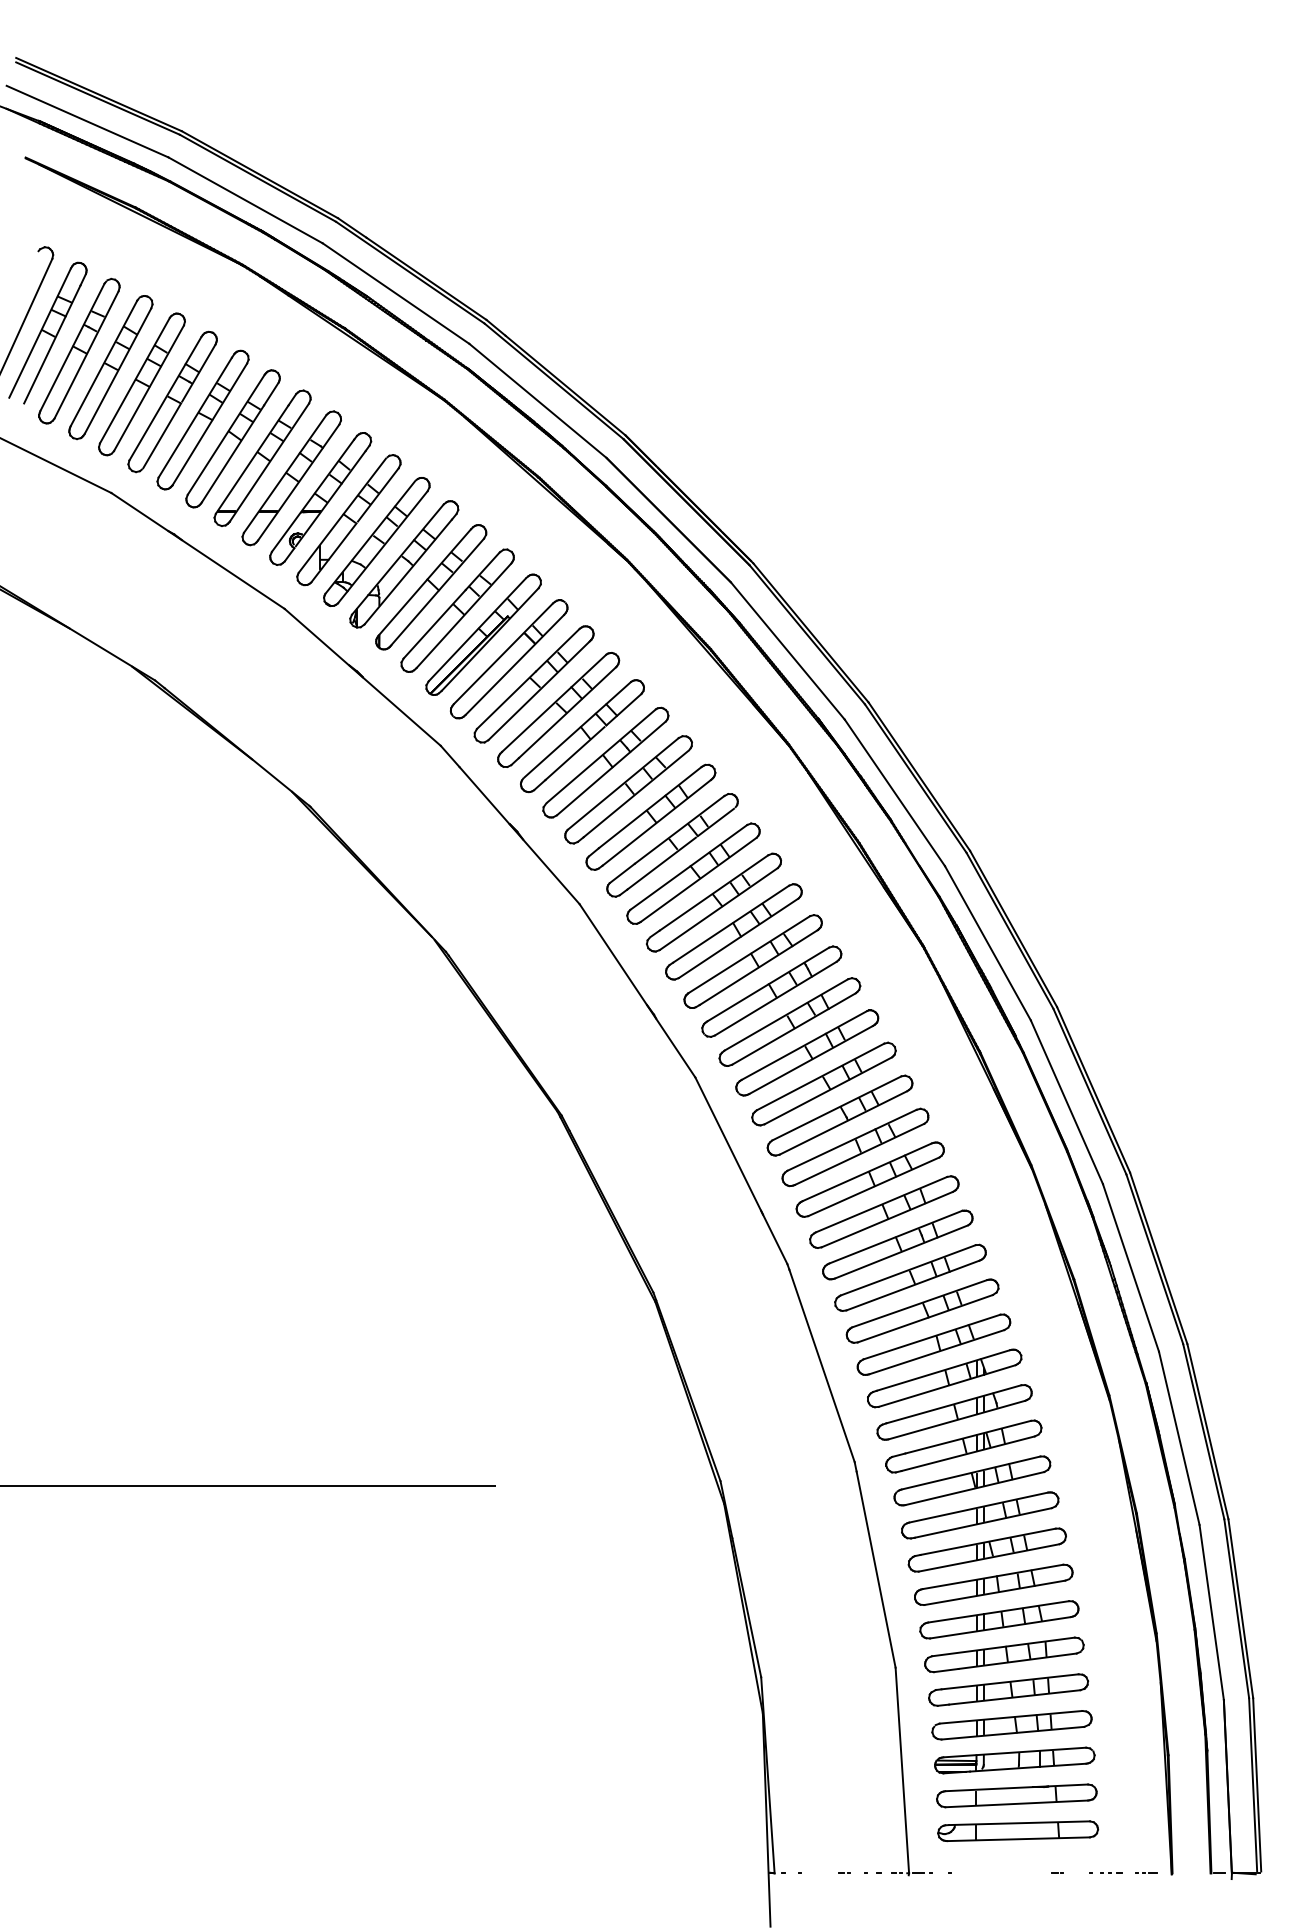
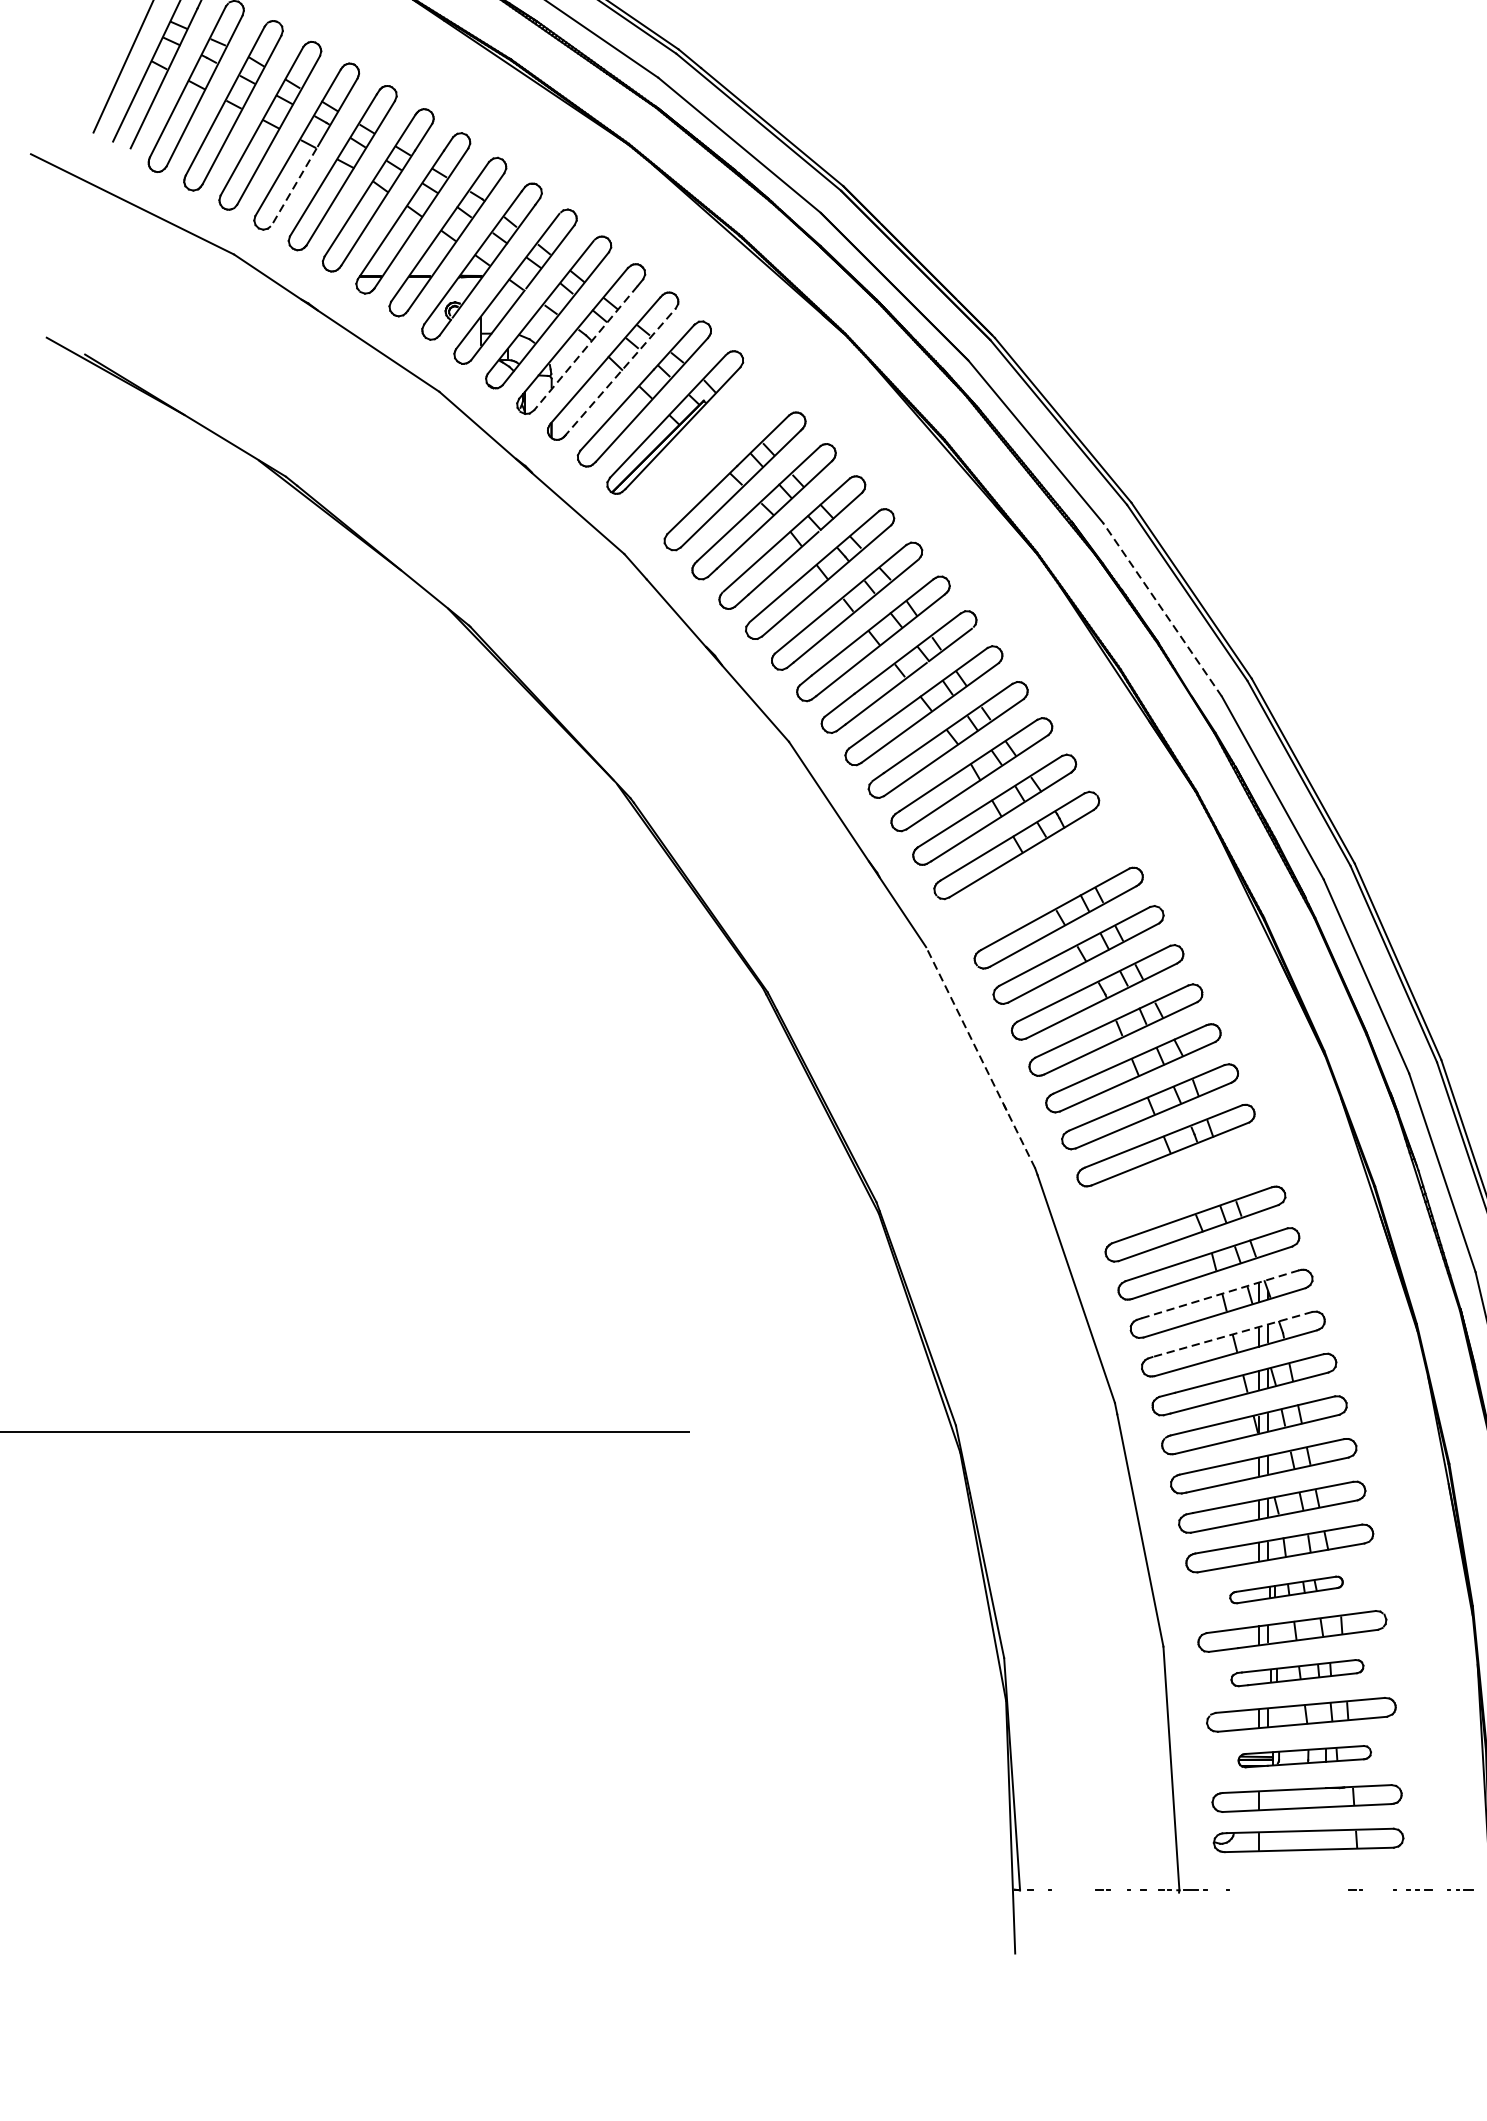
line: (161, 436) -> (293, 187), solid -> dashed
line: (407, 572) -> (584, 348), solid -> dashed
line: (436, 592) -> (619, 372), solid -> dashed
part: (508, 659) -> (704, 451), removed
line: (894, 792) -> (1162, 609), solid -> dashed
part: (789, 1021) -> (1037, 880), removed
line: (741, 1170) -> (980, 1057), solid -> dashed
part: (910, 1277) -> (1181, 1184), removed
line: (943, 1370) -> (1220, 1294), solid -> dashed
line: (953, 1404) -> (1232, 1334), solid -> dashed
part: (999, 1619) -> (1286, 1589), size x0.6
part: (1008, 1689) -> (1297, 1672), size x0.7
part: (1014, 1760) -> (1304, 1756), size x0.7

